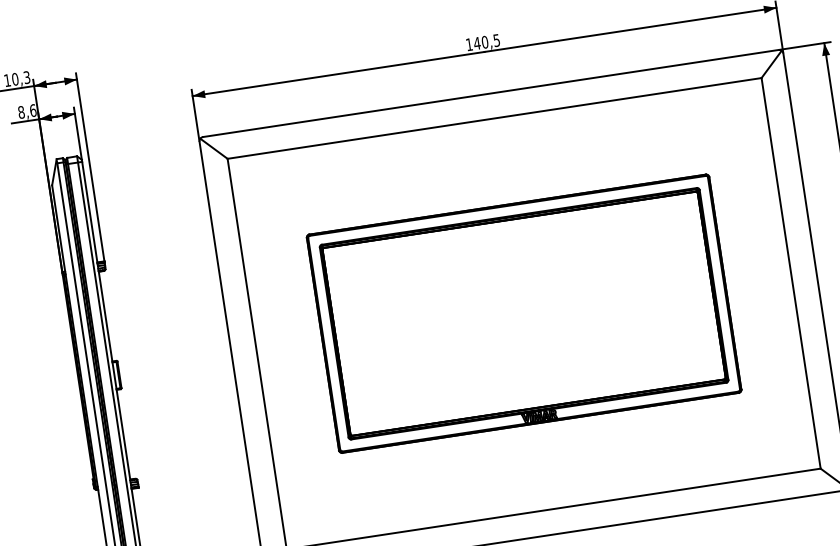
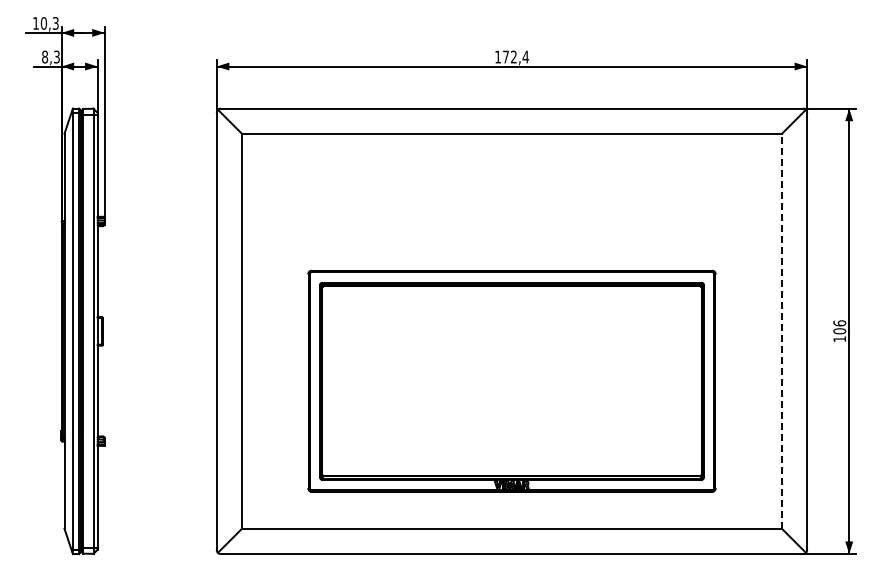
text: (486, 41) -> (515, 56), 140,5 -> 172,4
text: (32, 110) -> (56, 56), 8,6 -> 8,3
line: (790, 273) -> (781, 331), solid -> dashed
part: (523, 313) -> (511, 380), moved

